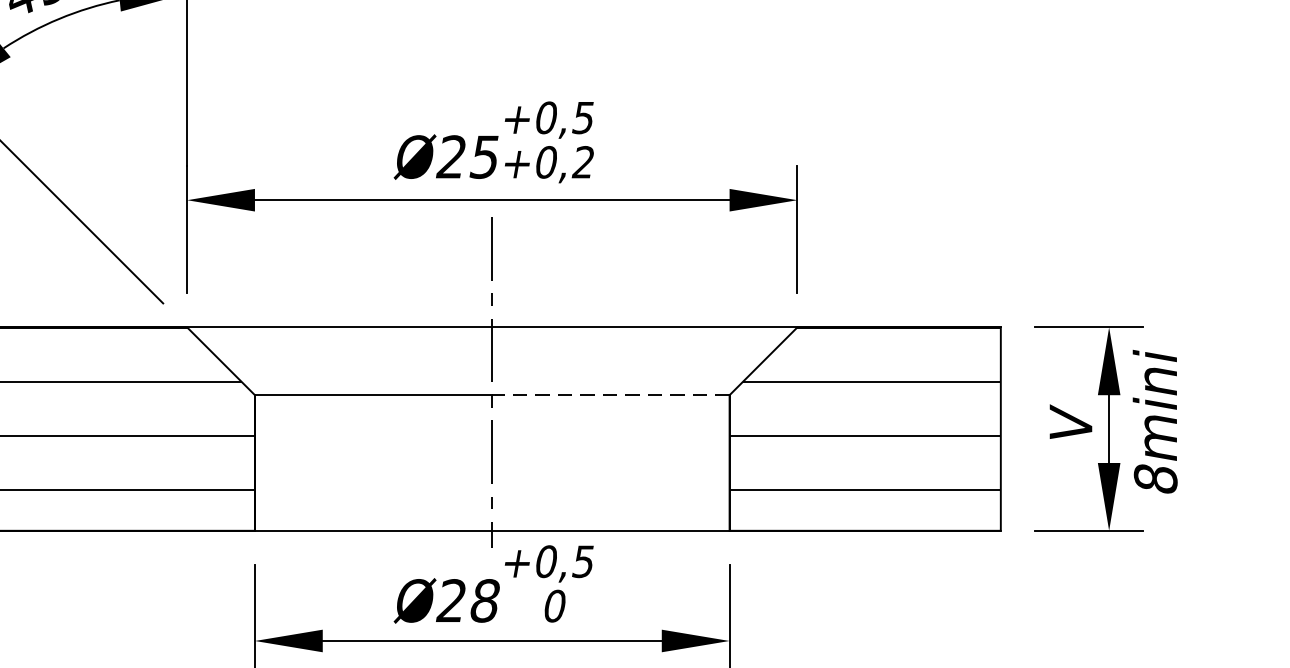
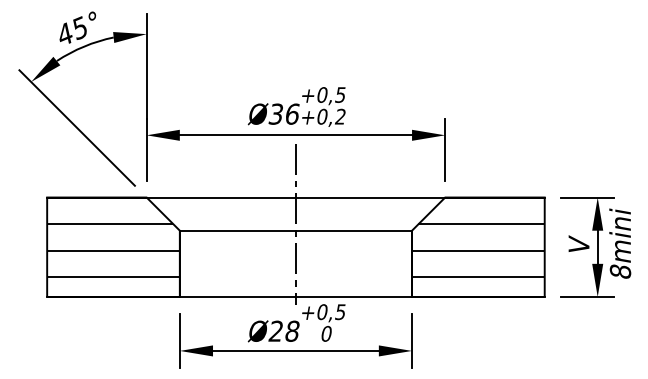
text: (466, 155) -> (283, 113), Ø25 -> Ø36
line: (609, 394) -> (353, 230), dashed -> solid

